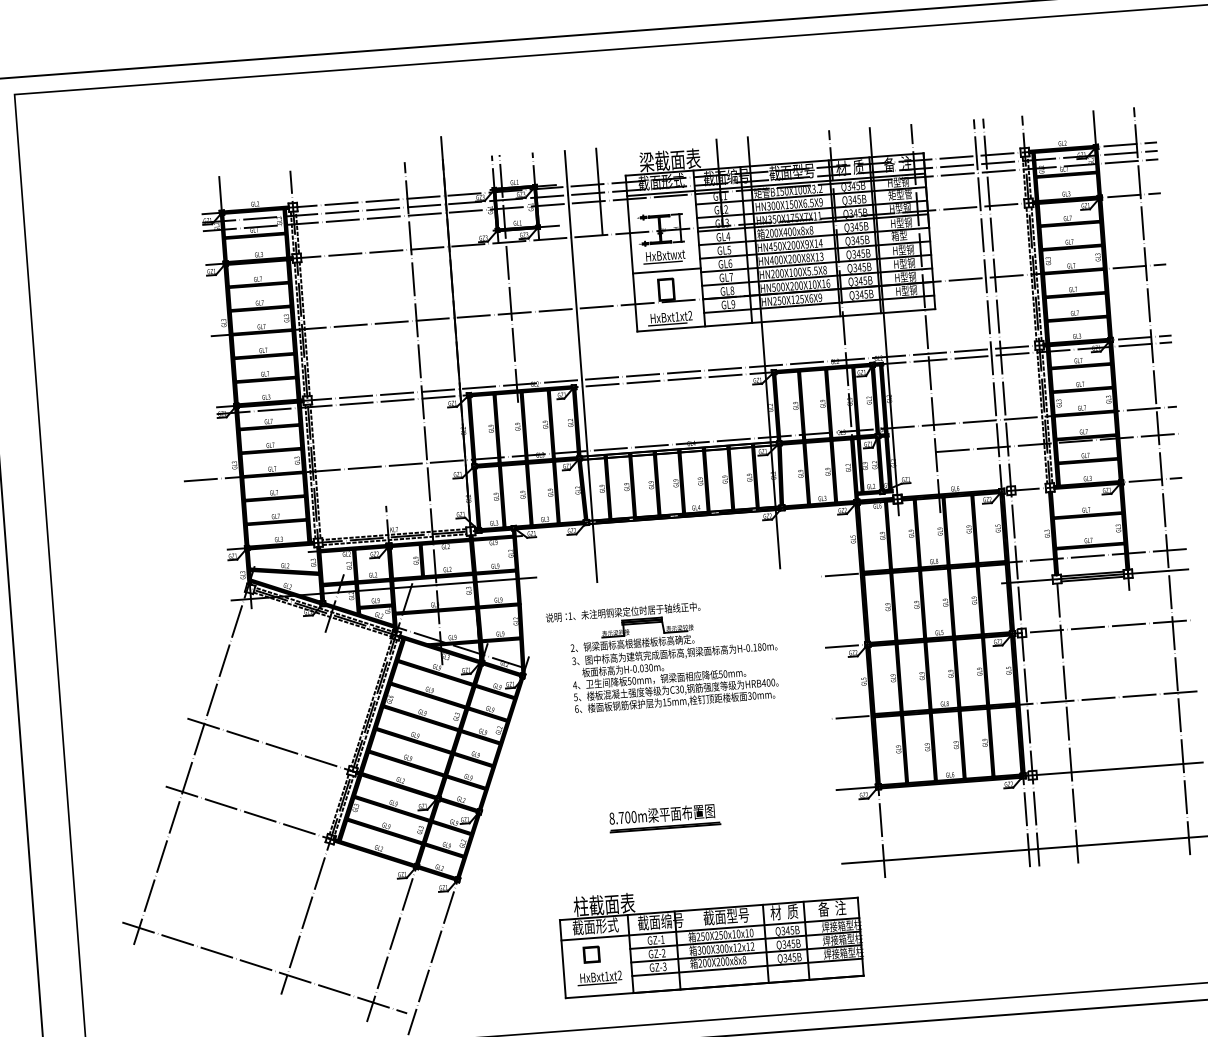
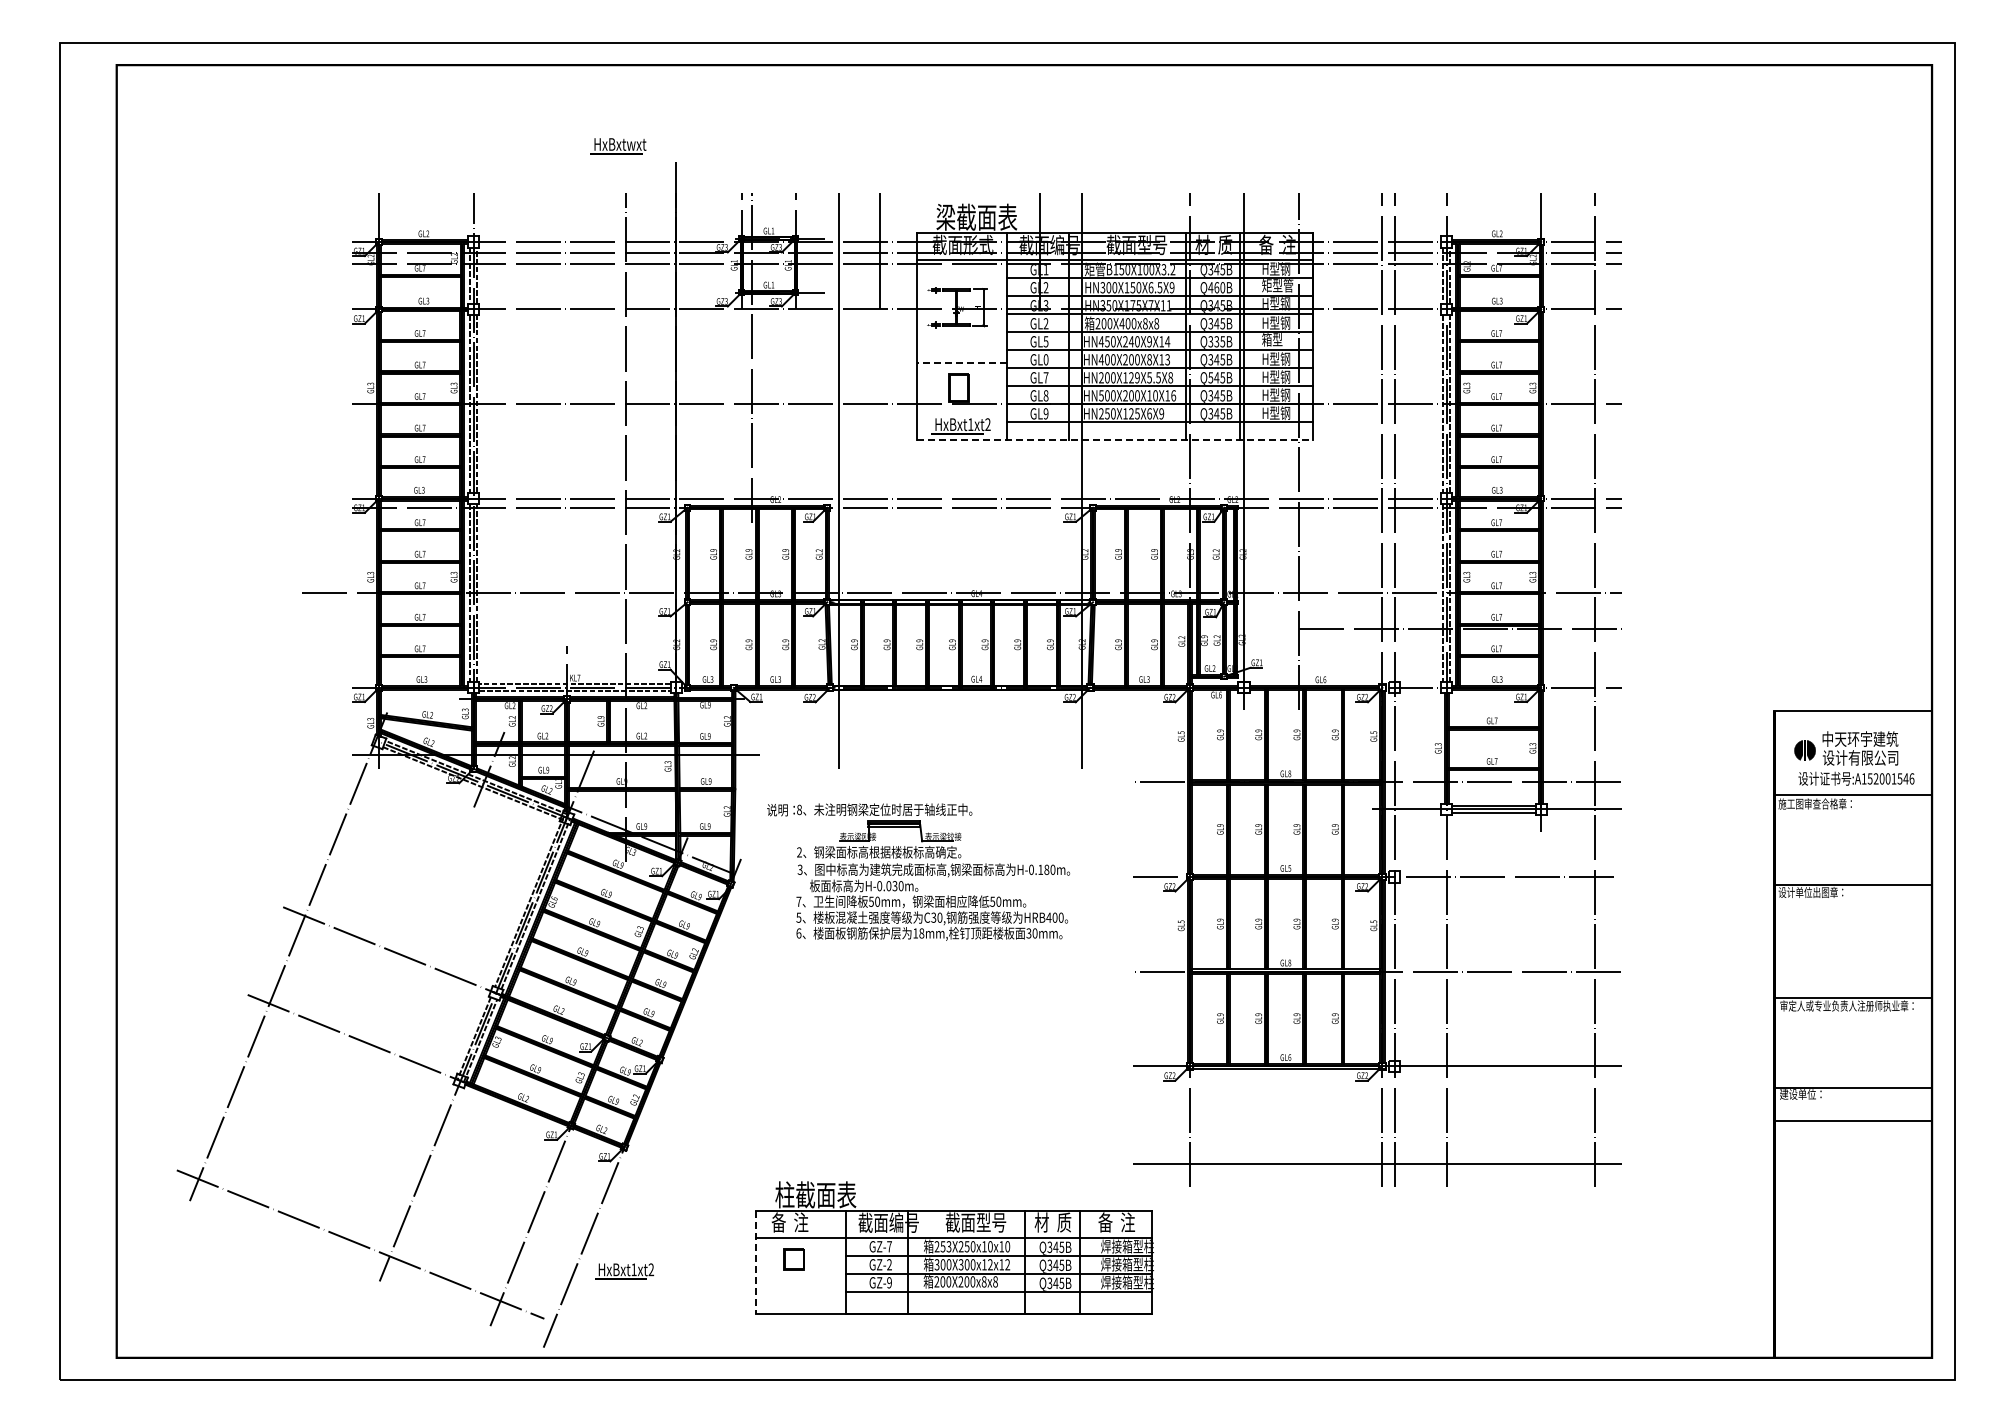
text: (854, 199) -> (1216, 287), Q345B -> Q460B
text: (727, 236) -> (1045, 323), GL4 -> GL2
text: (857, 240) -> (1216, 341), Q345B -> Q335B
text: (793, 245) -> (1131, 341), HN450X200X9X14 -> HN450X240X9X14
text: (664, 257) -> (618, 146), moved
text: (729, 263) -> (1045, 359), GL6 -> GL0
text: (854, 267) -> (1210, 377), Q345B -> Q545B
line: (666, 271) -> (961, 363), solid -> dashed
text: (797, 271) -> (1134, 377), HN200X100X5.5X8 -> HN200X129X5.5X8
line: (787, 320) -> (1115, 440), solid -> dashed
text: (570, 615) -> (799, 809), 1 -> 8
text: (574, 685) -> (798, 901), 4 -> 7
text: (669, 702) -> (921, 933), 15mm, -> 18mm,
part: (664, 817) -> (903, 1085), removed
text: (595, 926) -> (801, 1222), 截面形式 -> 备  注
text: (707, 936) -> (948, 1246), 250X250x10x10 -> 253X250x10x10
text: (662, 939) -> (889, 1246), GZ-1 -> GZ-7
line: (562, 959) -> (755, 1262), solid -> dashed
text: (664, 966) -> (889, 1282), GZ-3 -> GZ-9
text: (599, 978) -> (624, 1271), moved

